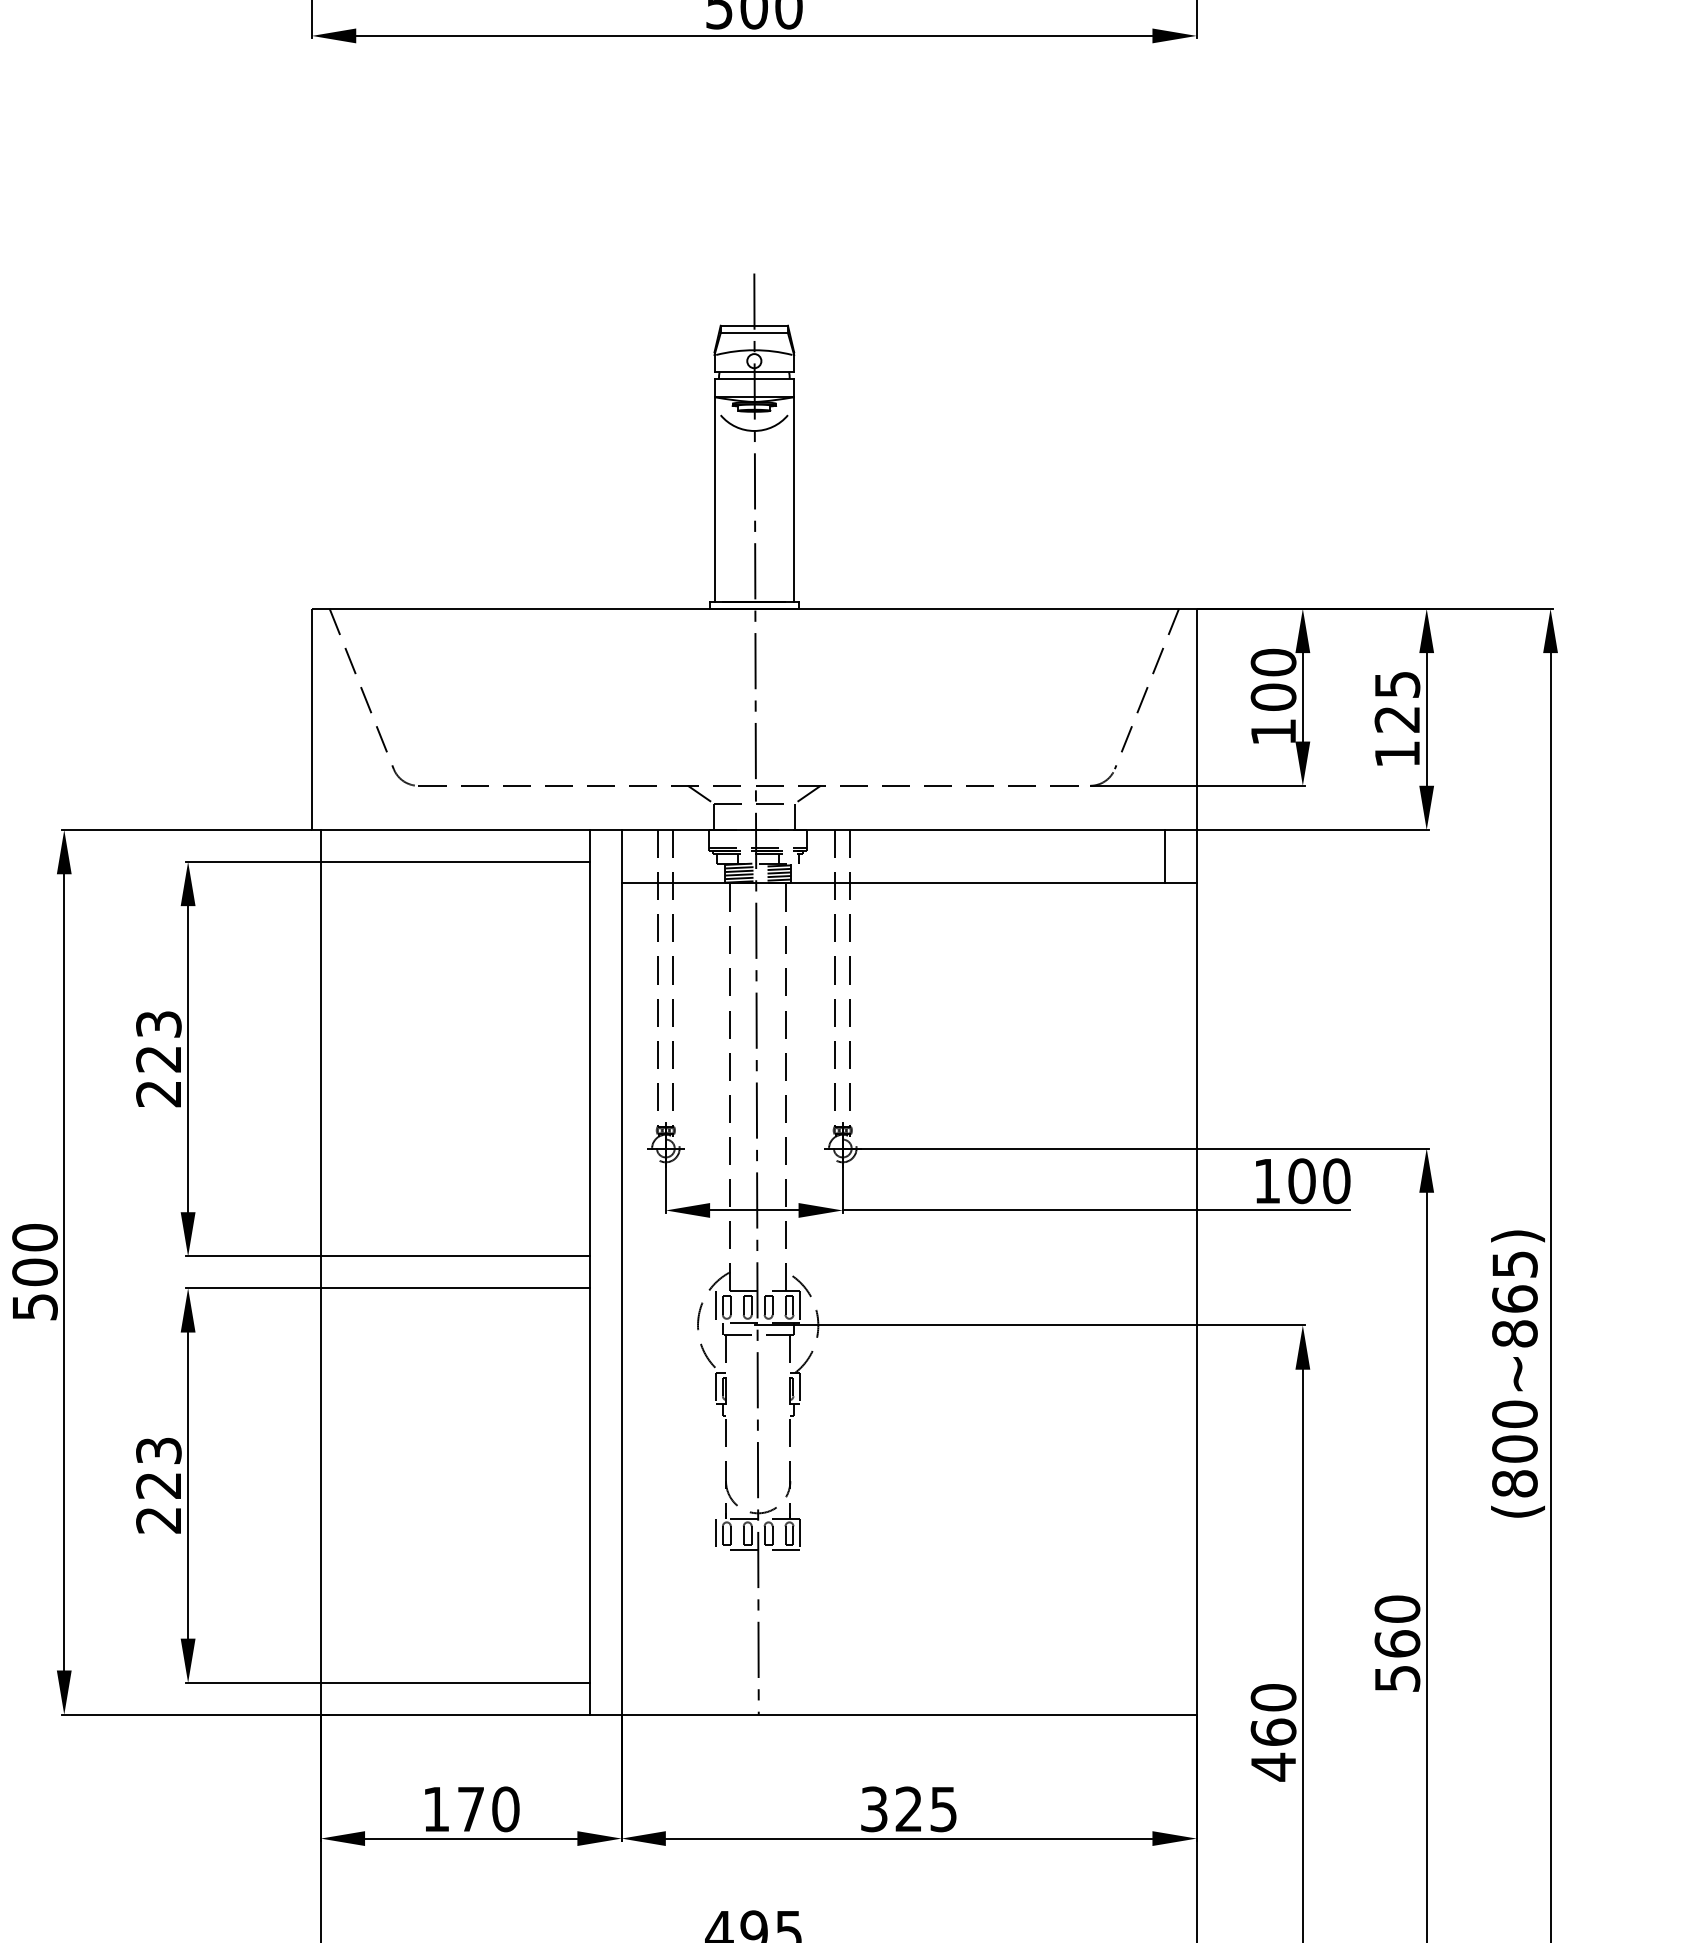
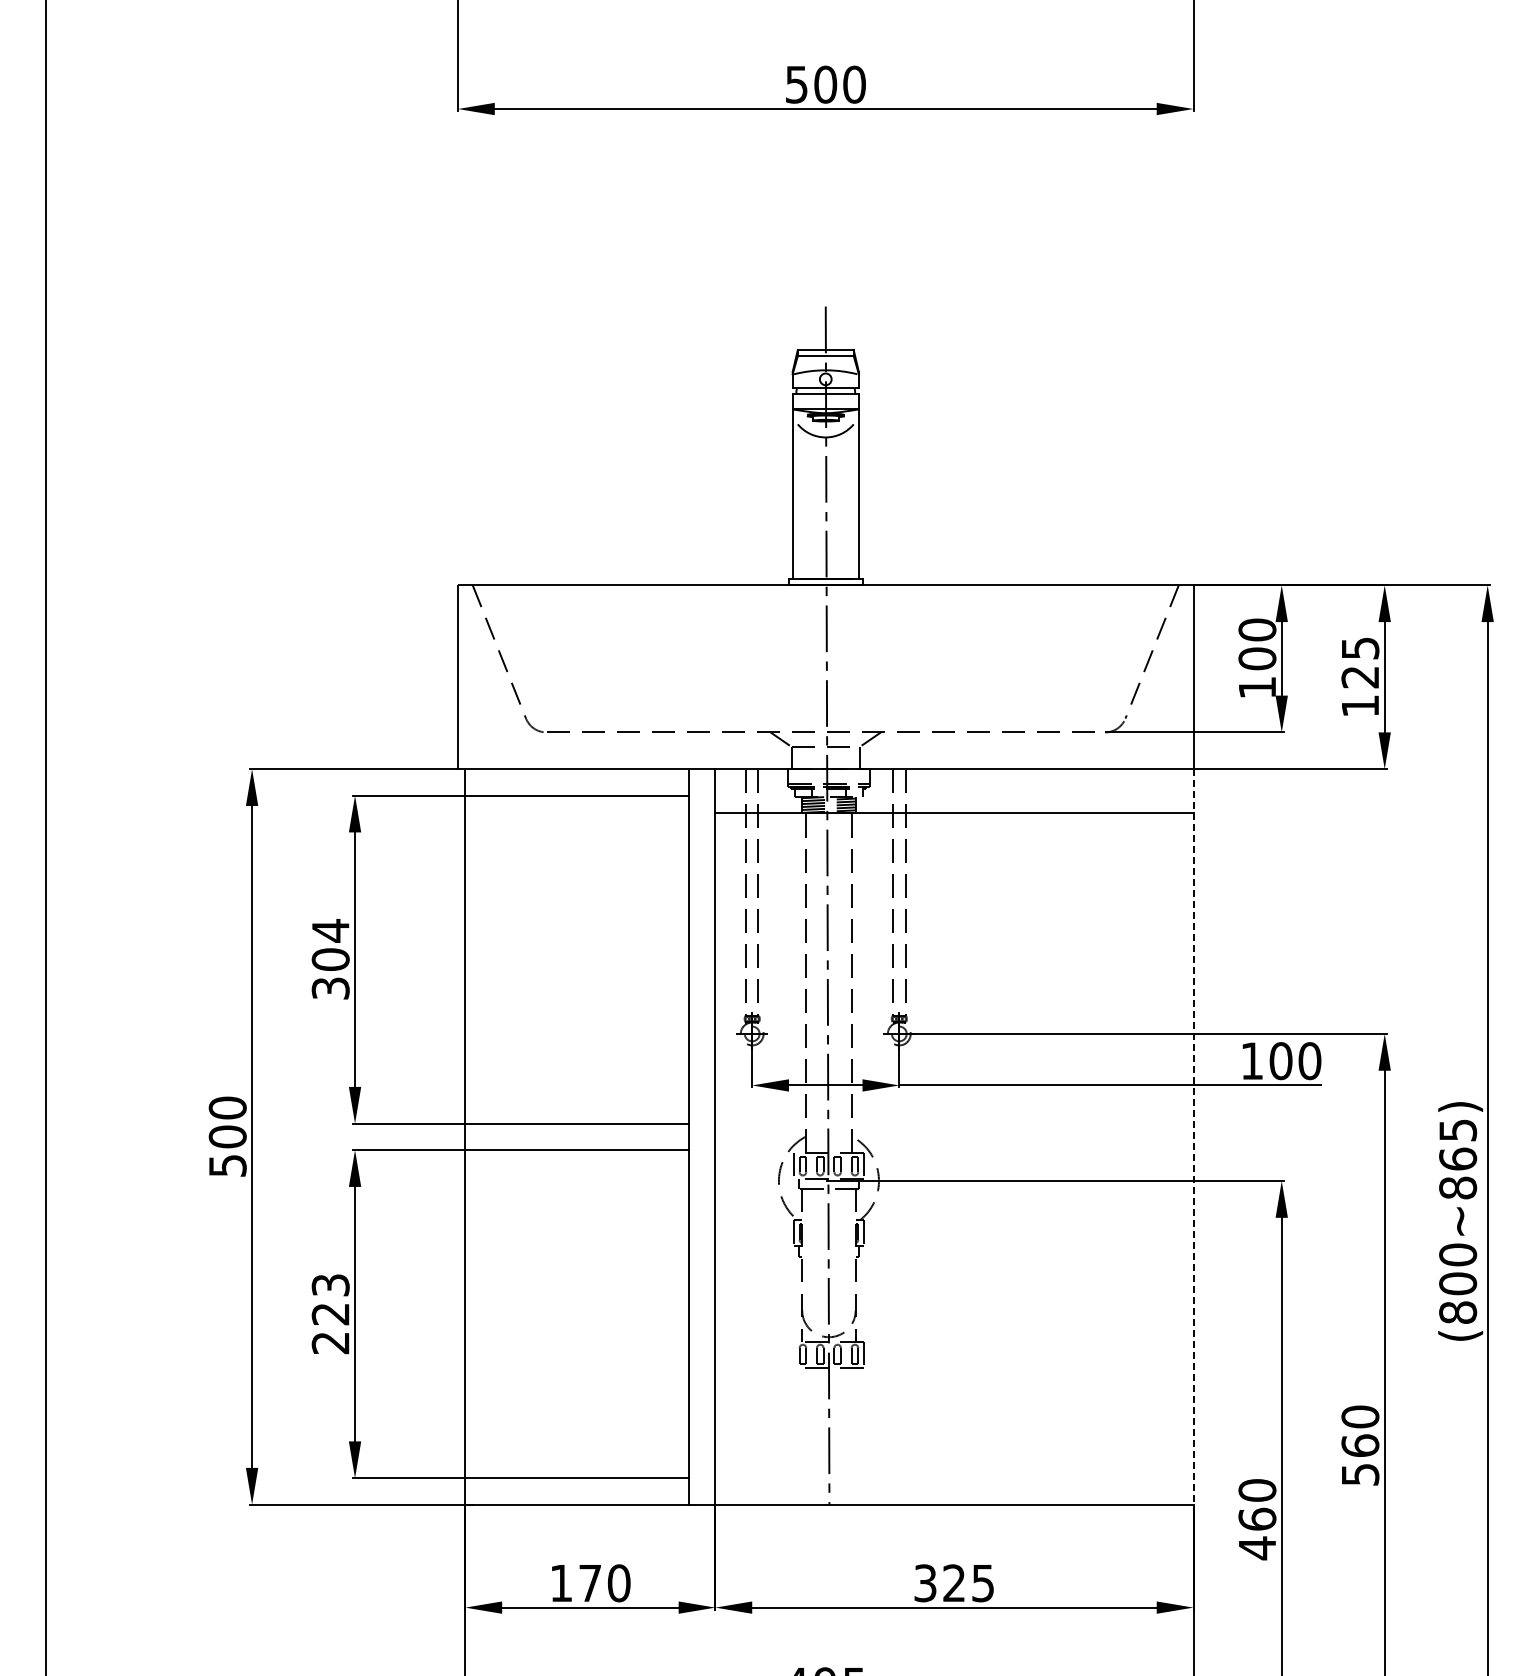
line: (1165, 856) -> (1167, 791), removed
text: (158, 1058) -> (330, 959), 223 -> 304
line: (1196, 1271) -> (1193, 1136), solid -> dashed
line: (716, 1534) -> (794, 1354), removed

